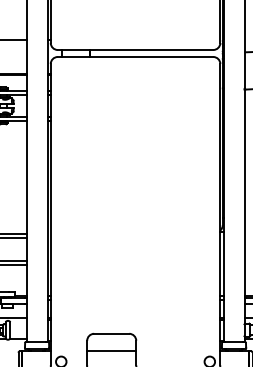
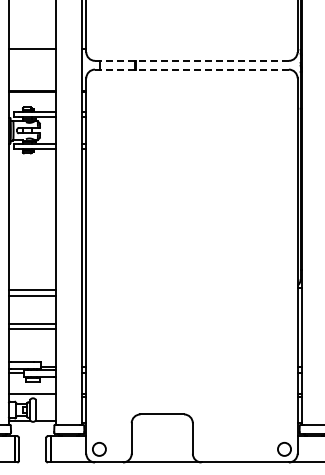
line: (135, 49) -> (191, 60), solid -> dashed
line: (135, 56) -> (191, 69), solid -> dashed
line: (111, 351) -> (161, 436), removed

